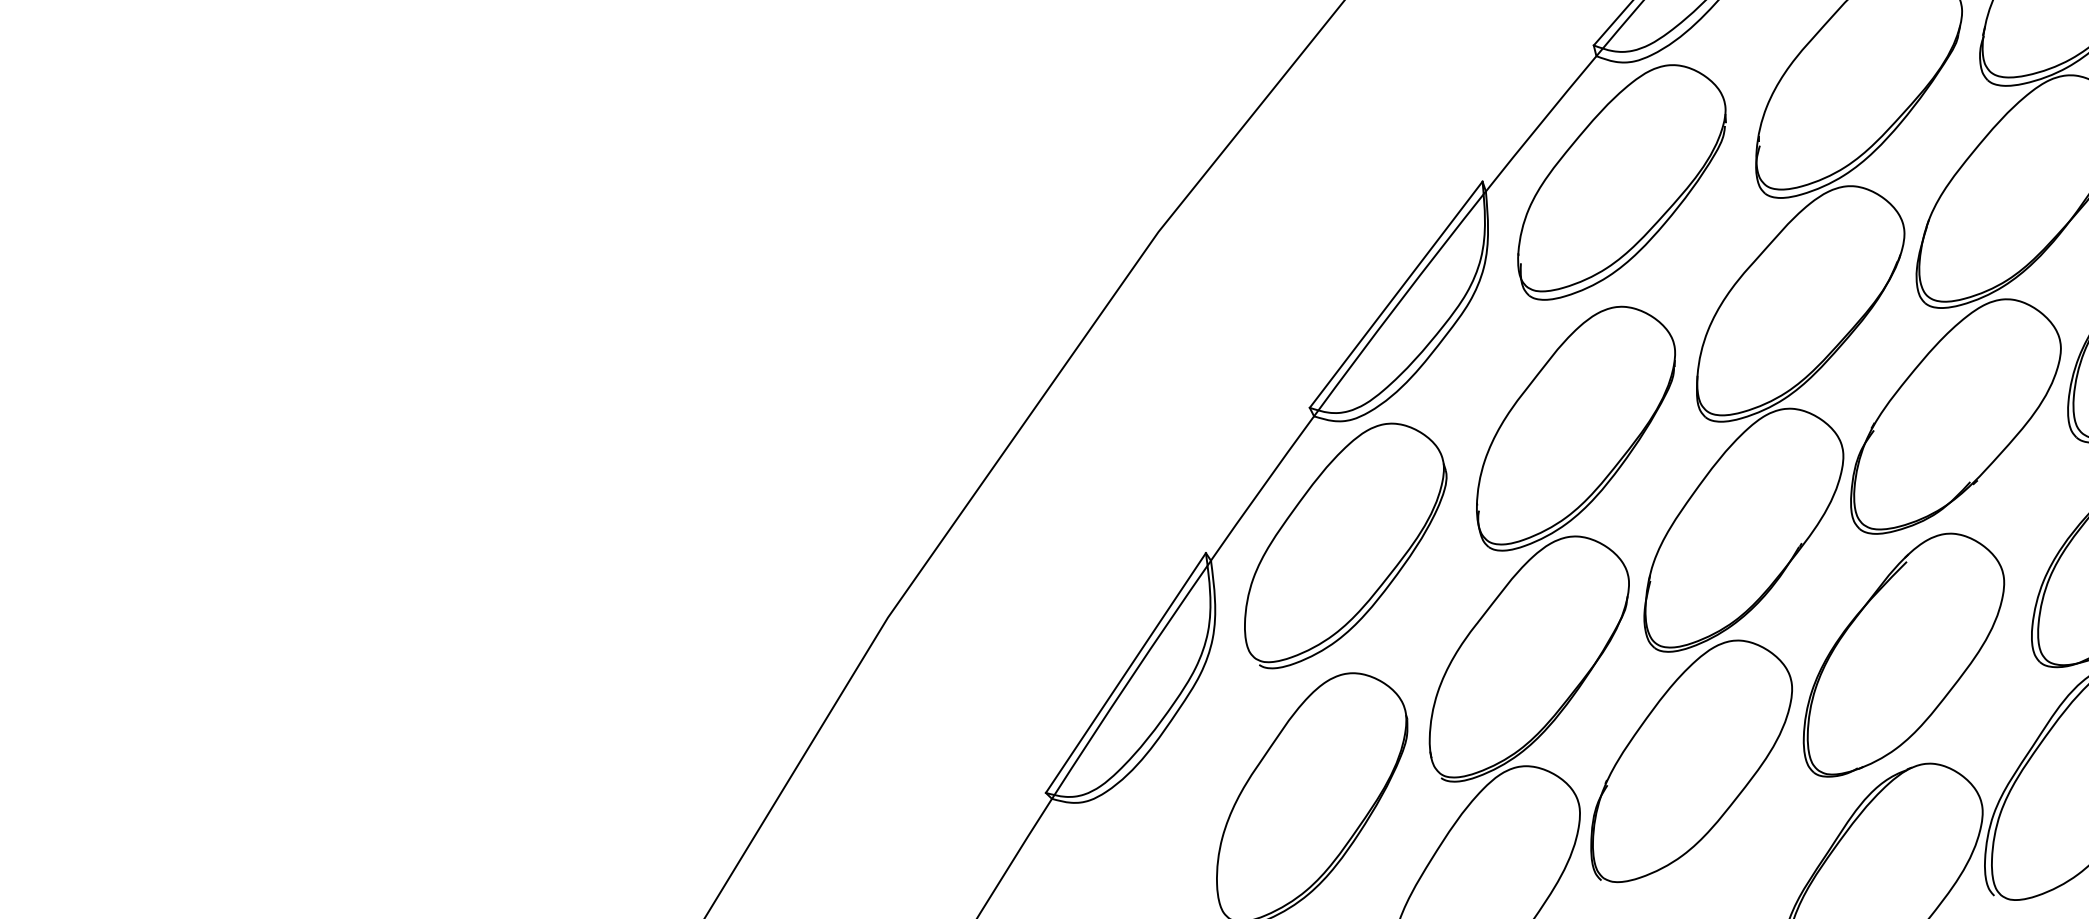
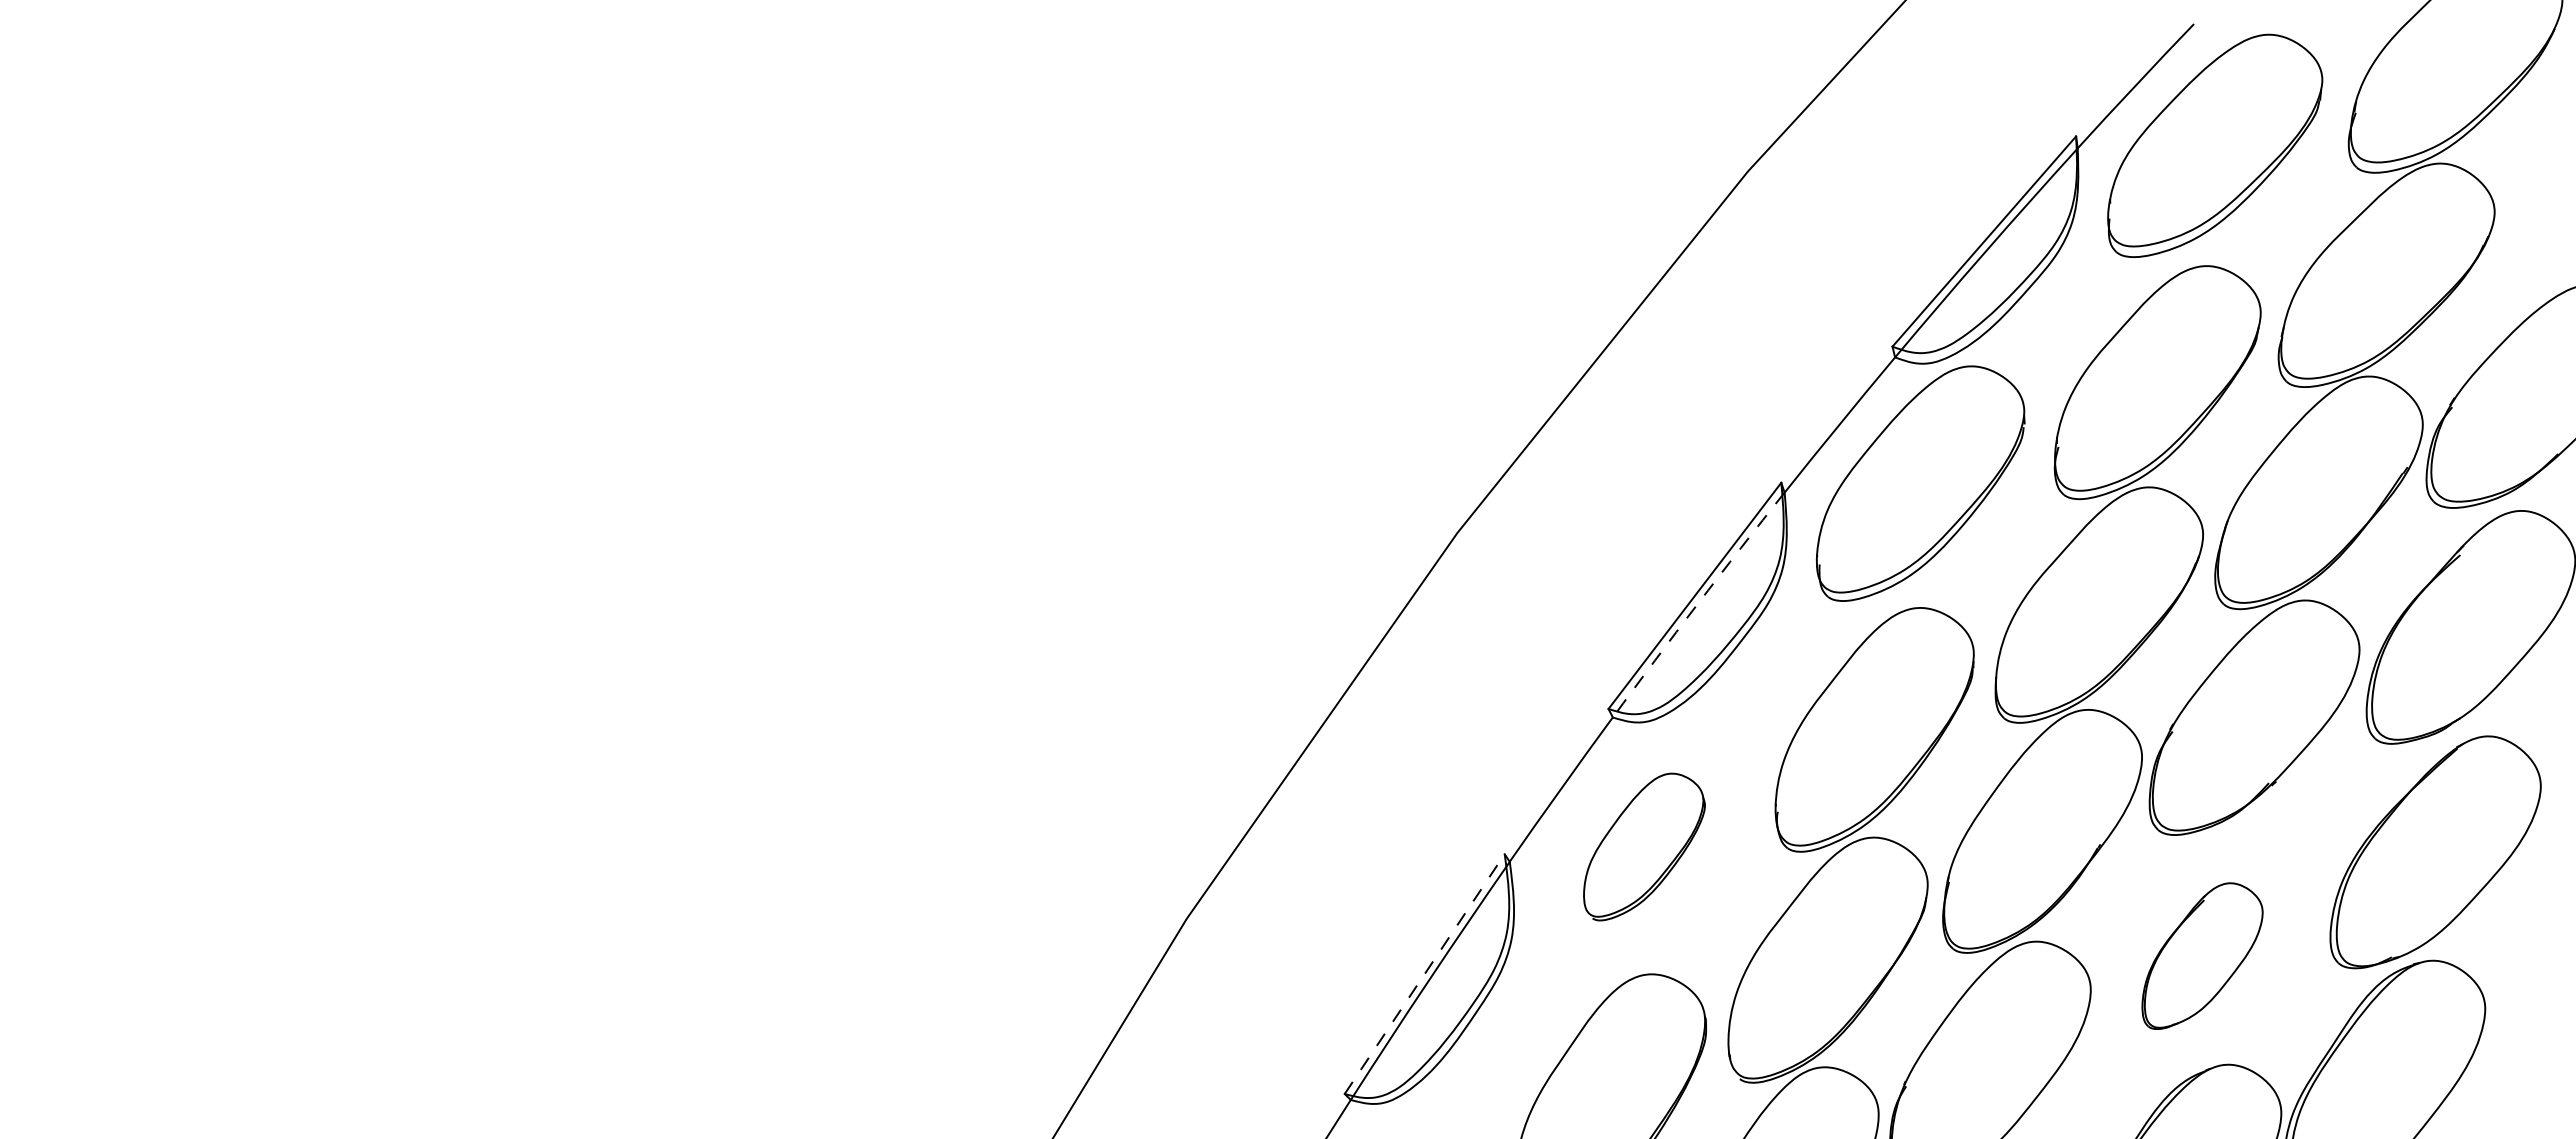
arc: (1398, 303) -> (1697, 604), solid -> dashed
part: (1345, 545) -> (1644, 846), size x0.6
part: (1903, 654) -> (2202, 955), size x0.6
line: (1126, 672) -> (1425, 973), solid -> dashed

